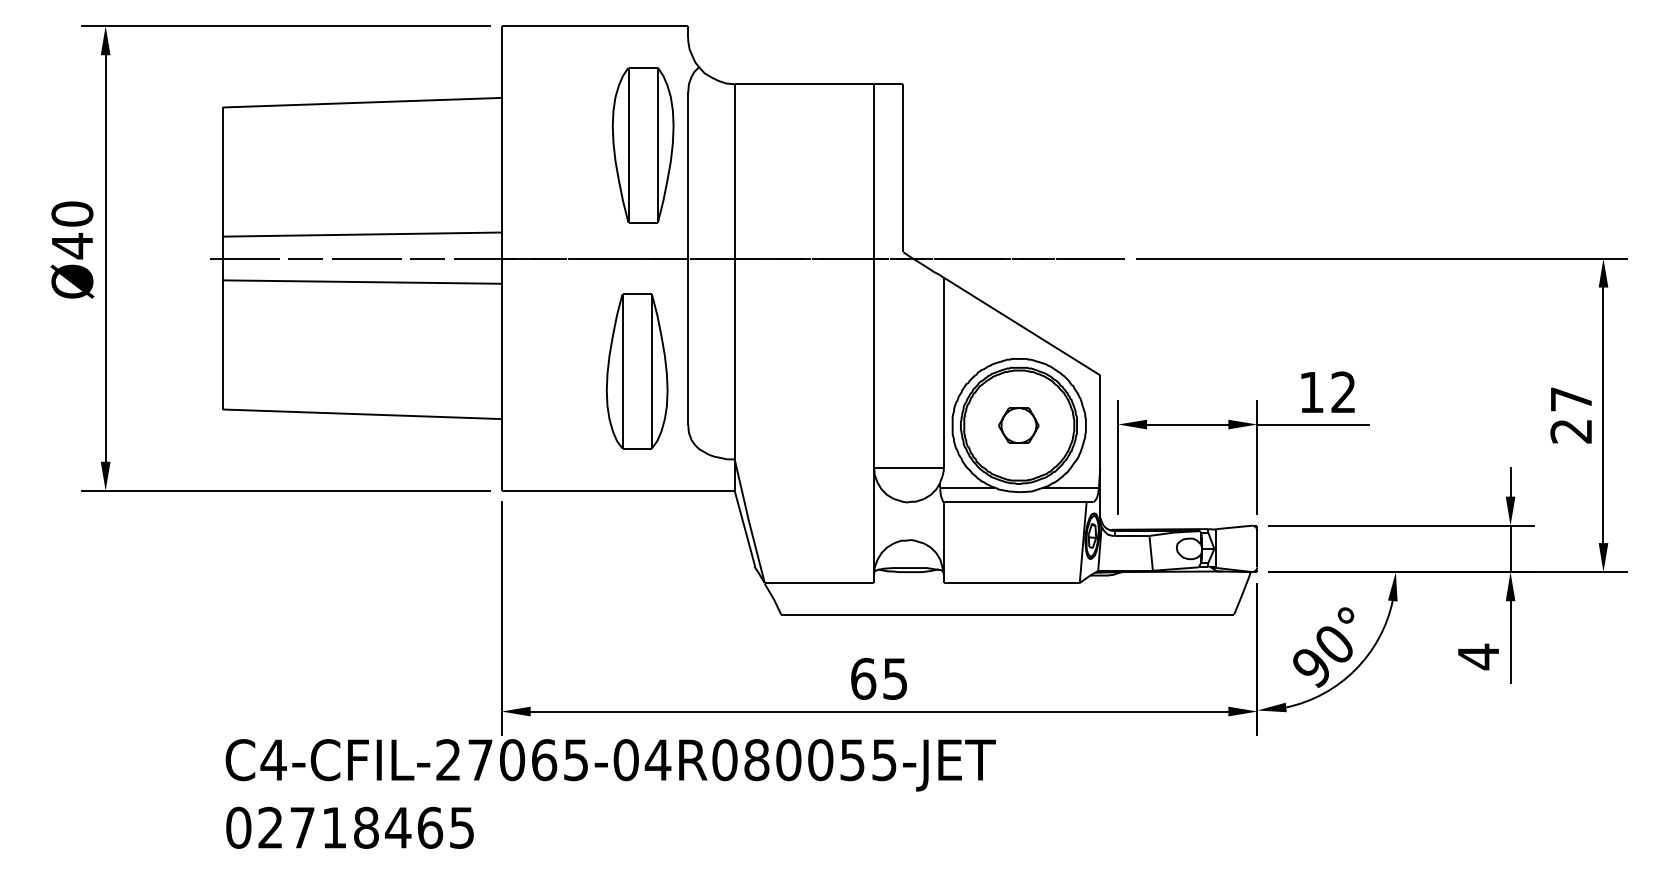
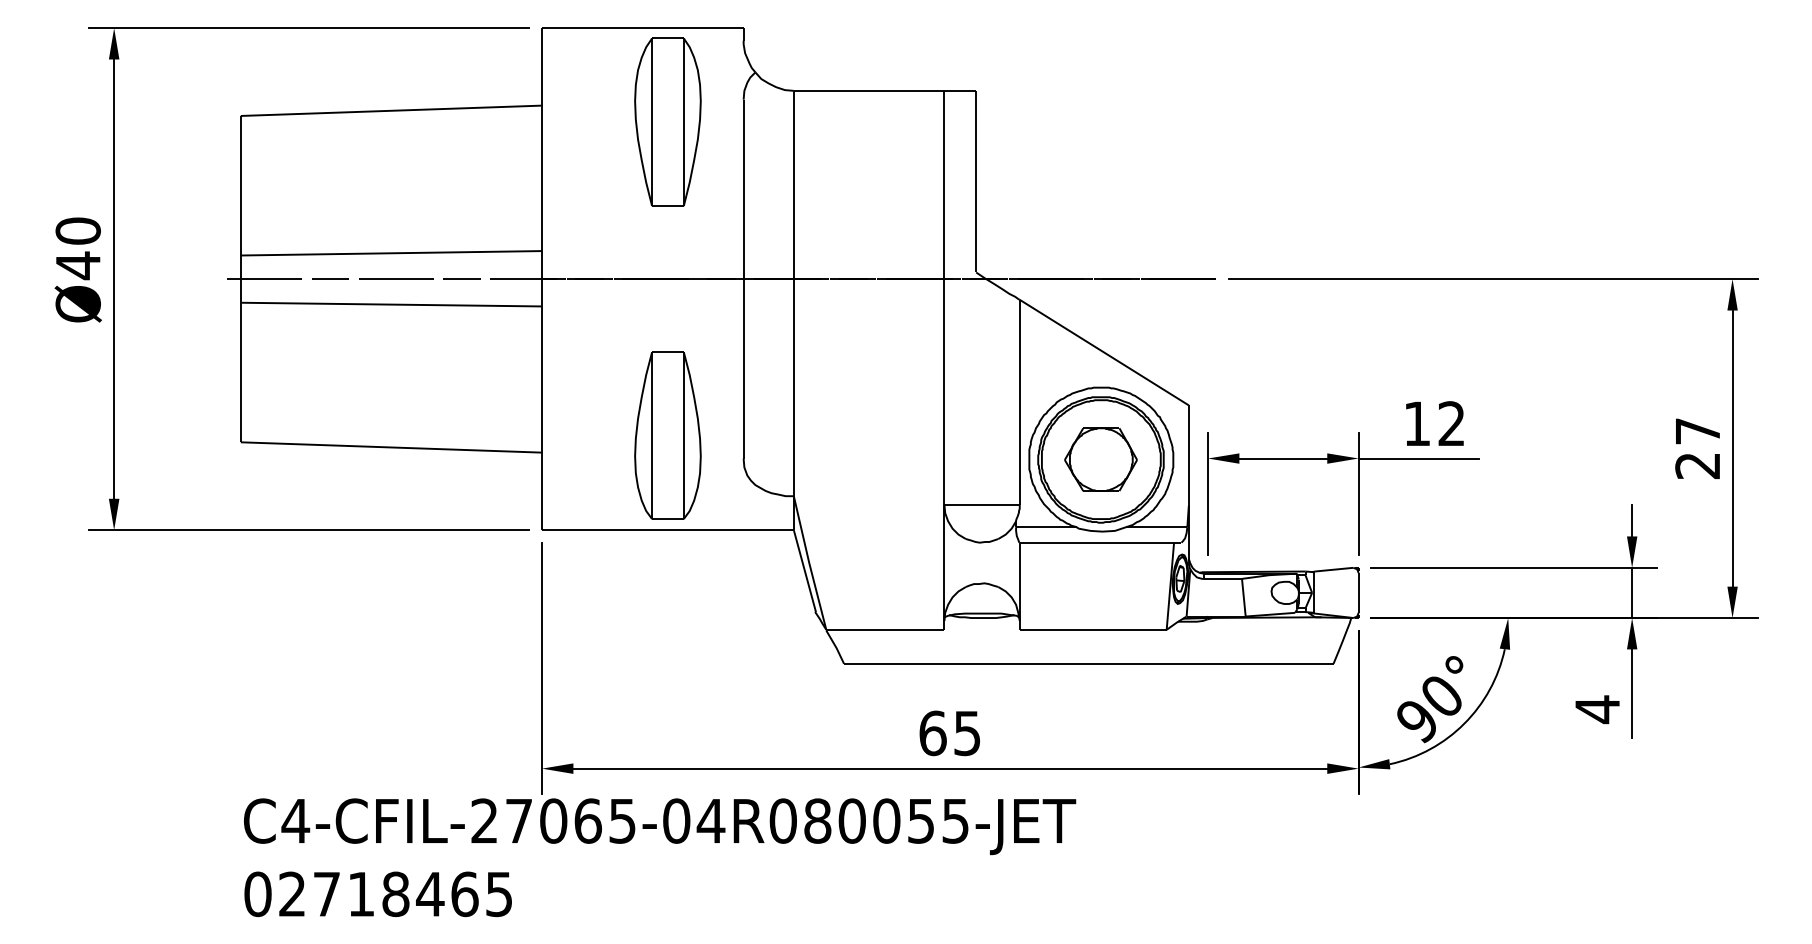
part: (642, 145) -> (667, 122), moved
part: (636, 371) -> (667, 435), moved
part: (1018, 425) -> (1100, 459), size x1.67

